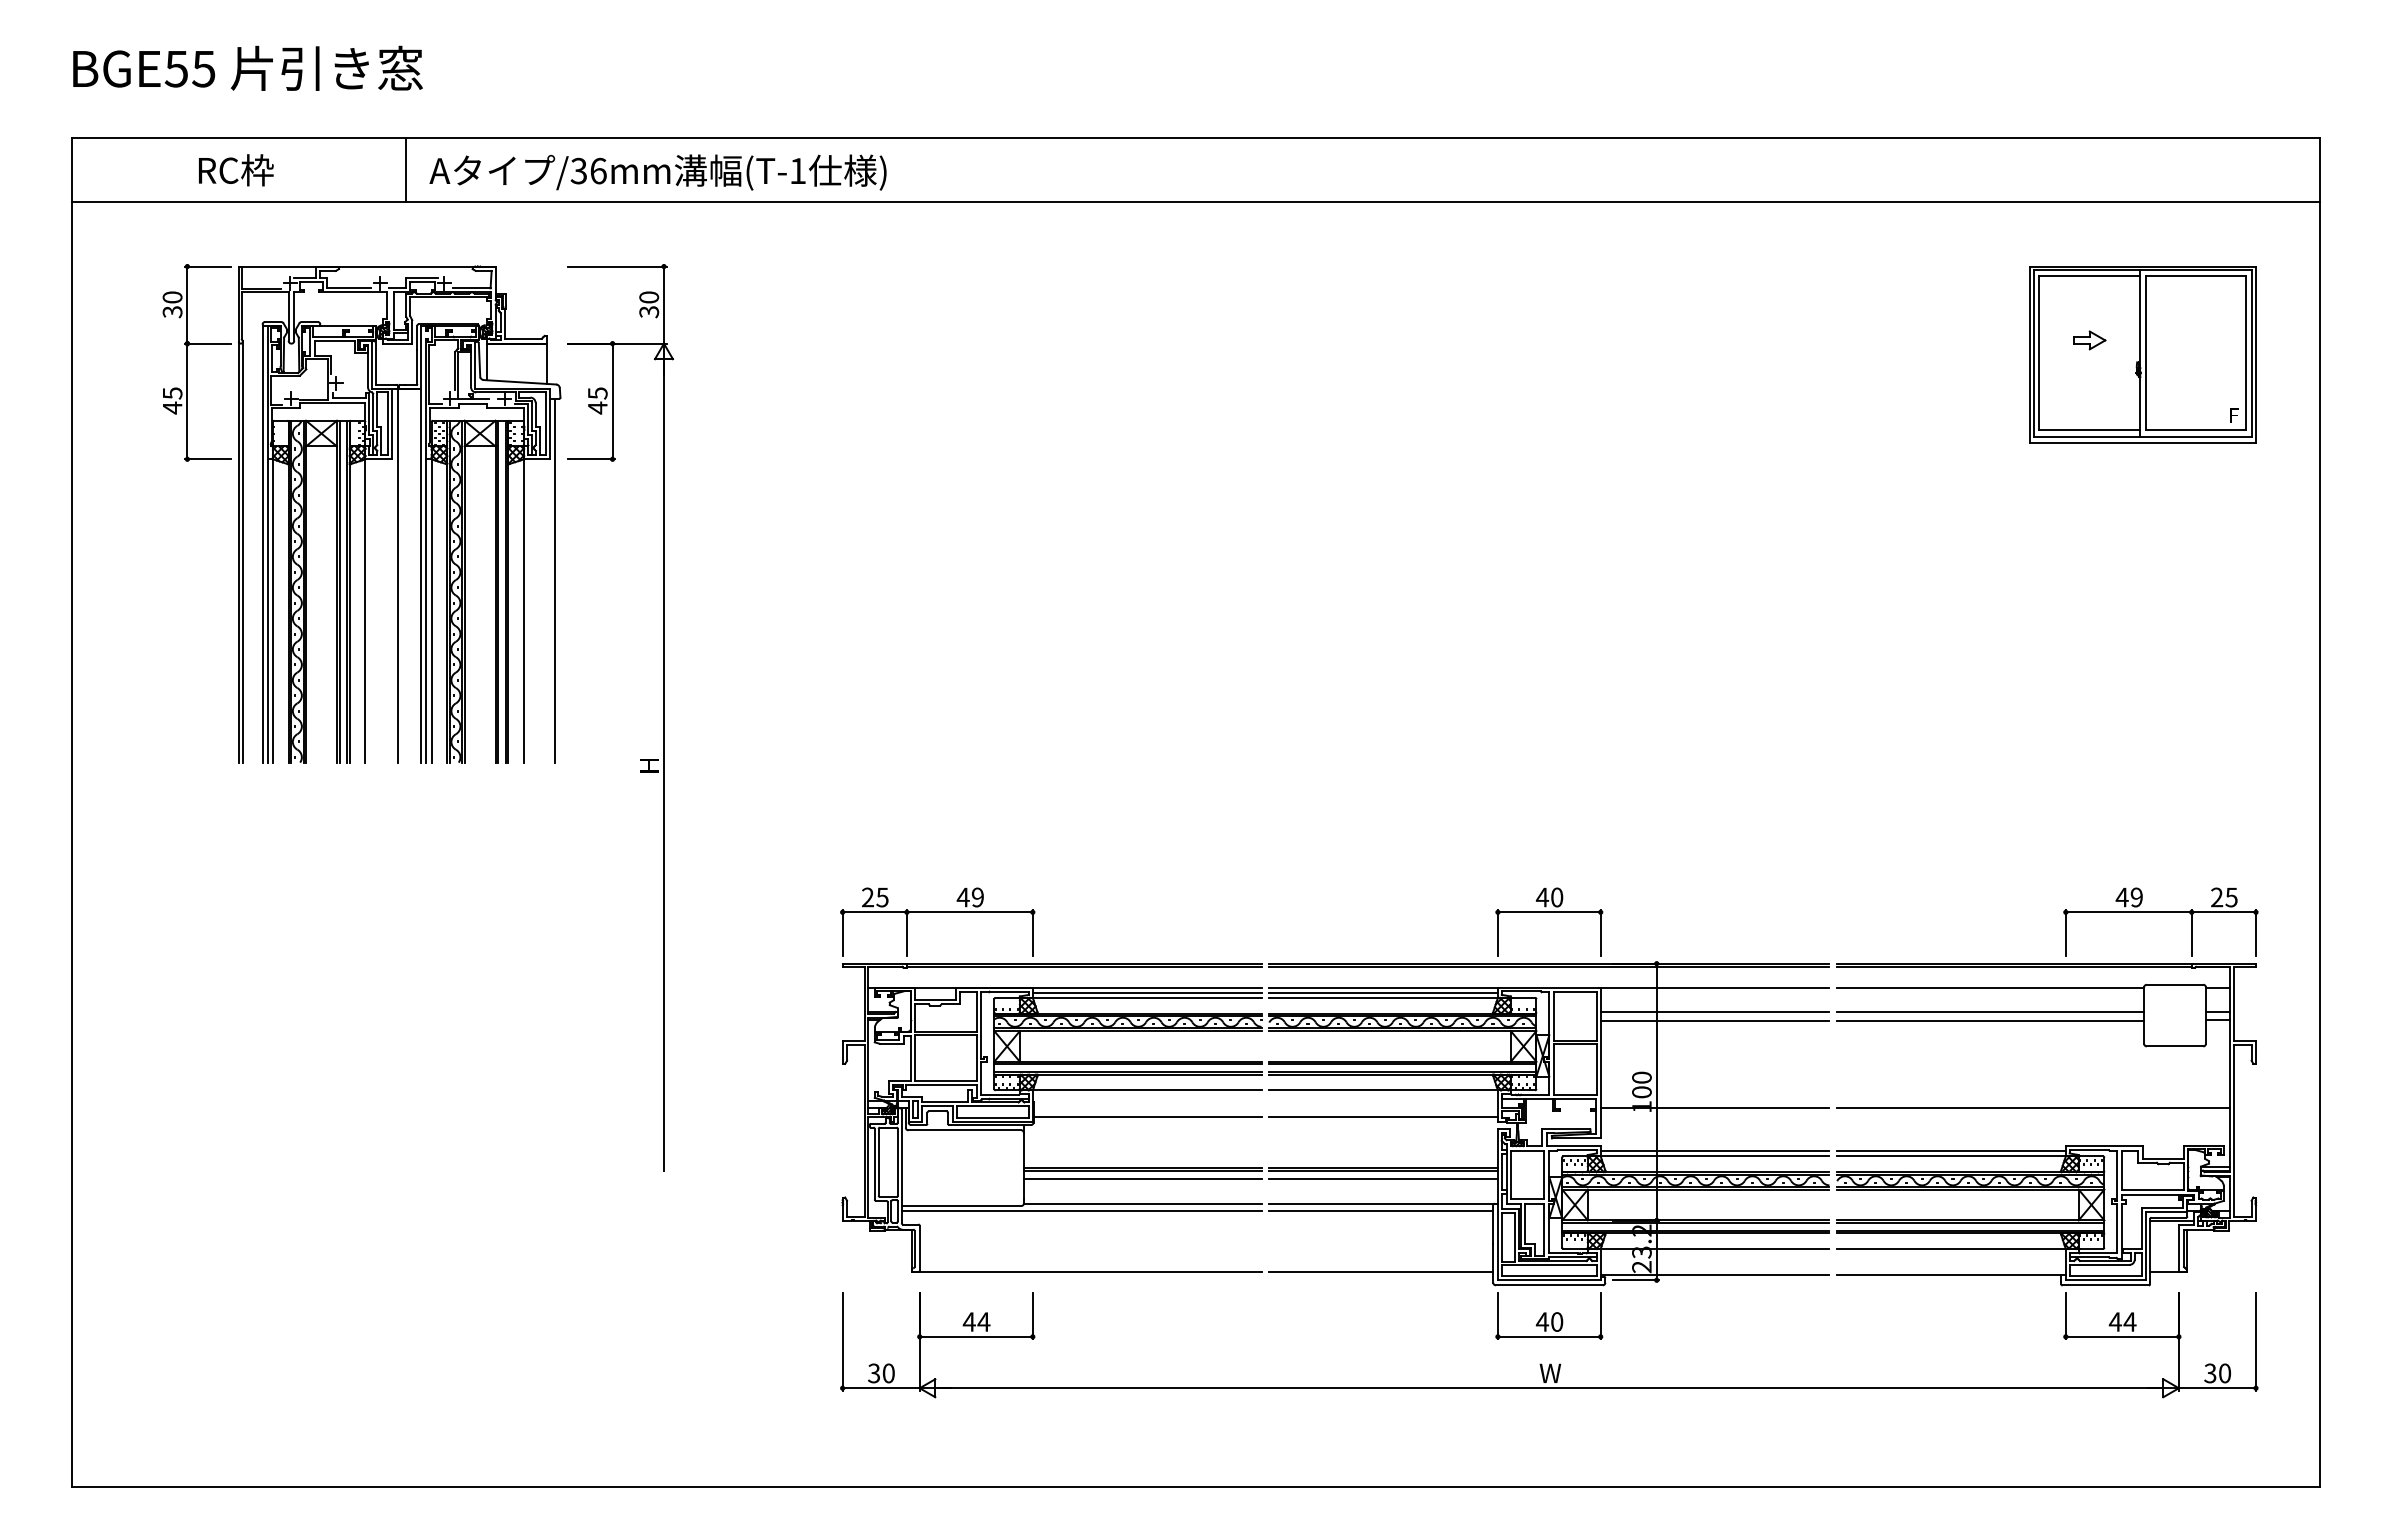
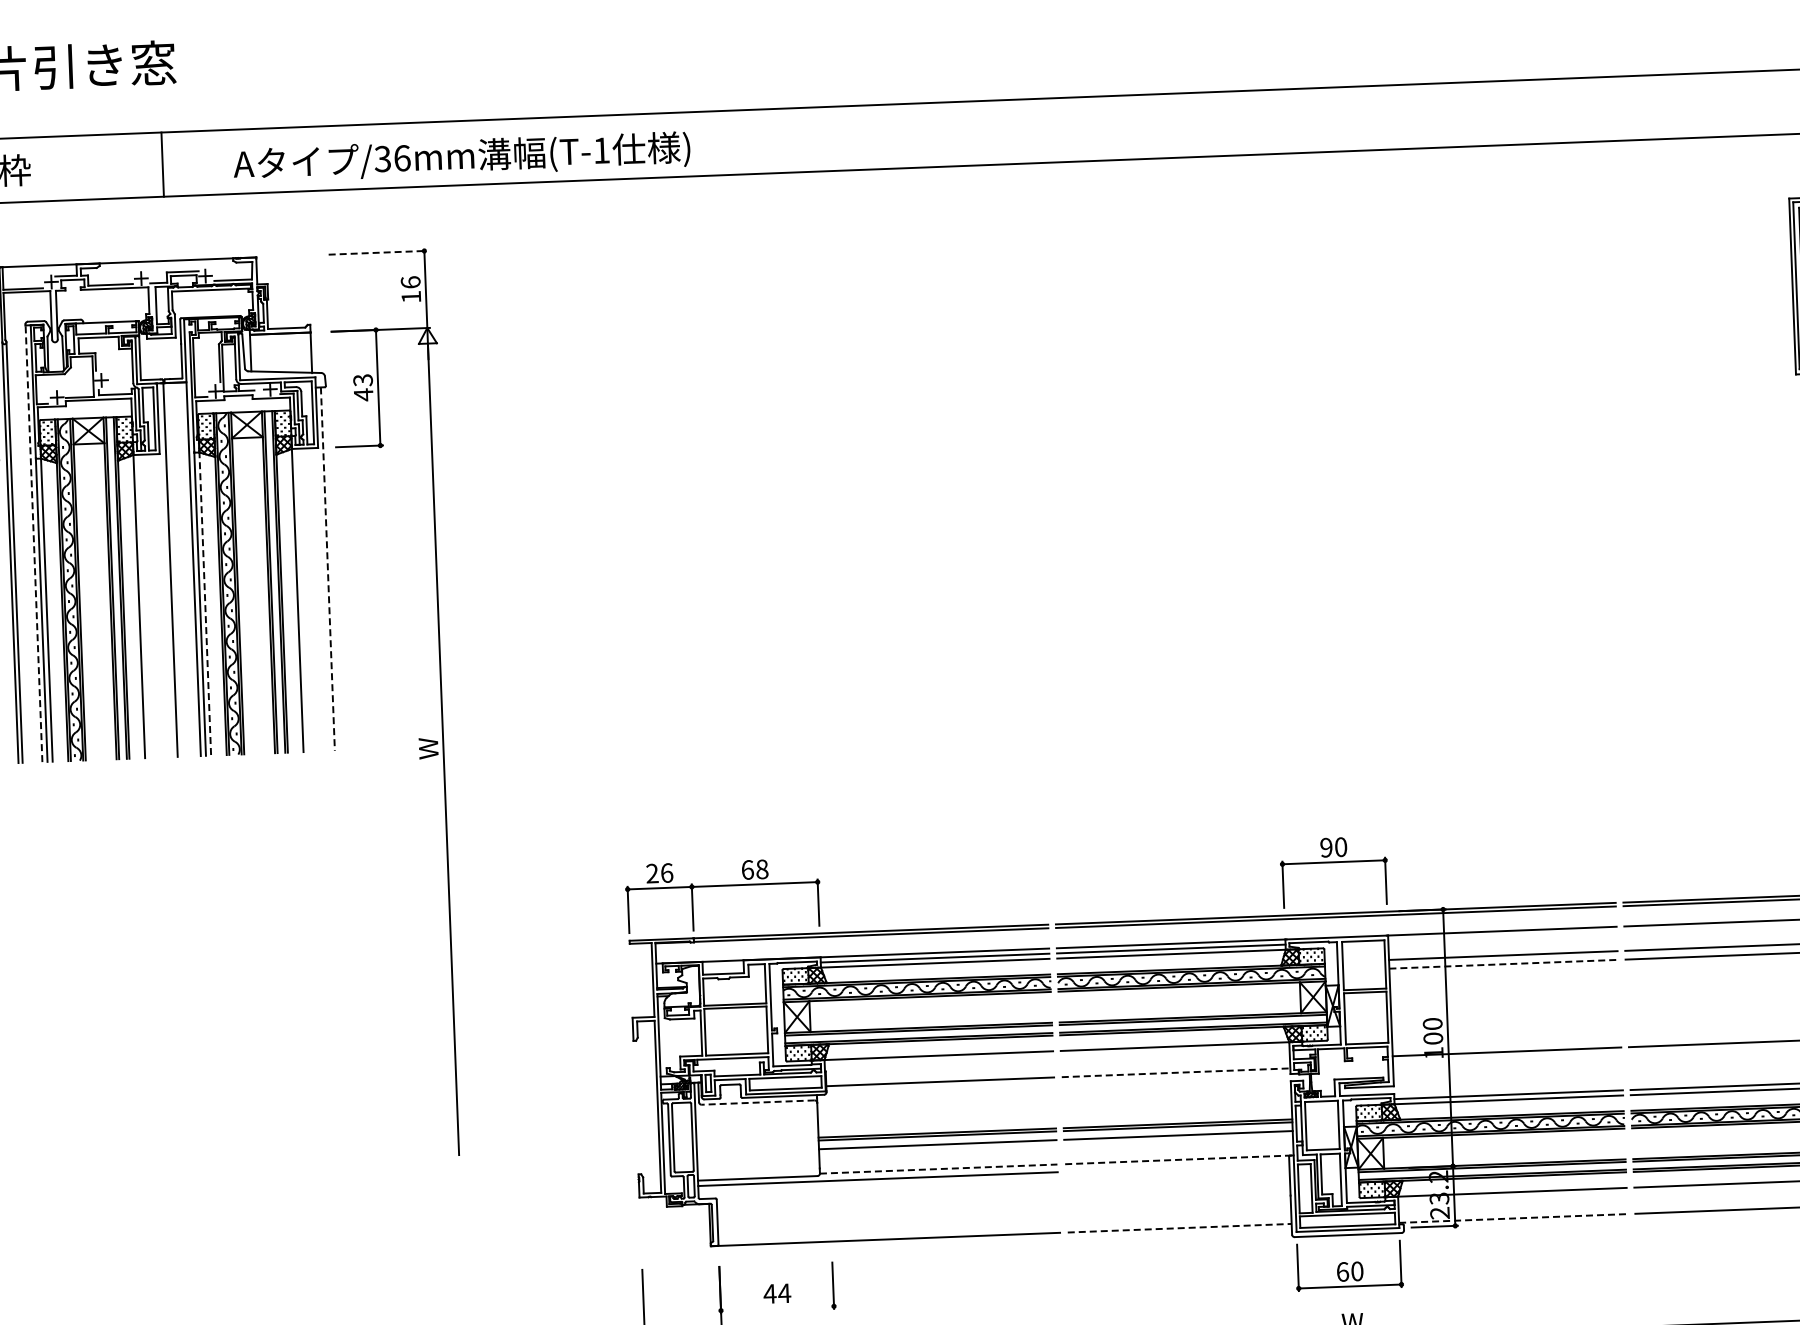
text: (657, 172) -> (461, 157), moved
line: (617, 266) -> (377, 252), solid -> dashed
text: (649, 304) -> (411, 289), 30 -> 16
text: (597, 392) -> (362, 379), 45 -> 43
line: (262, 543) -> (33, 543), solid -> dashed
line: (555, 580) -> (328, 568), solid -> dashed
line: (431, 610) -> (205, 603), solid -> dashed
text: (648, 763) -> (427, 748), H -> W
text: (882, 897) -> (666, 873), 25 -> 26
text: (969, 897) -> (753, 869), 49 -> 68
text: (1542, 897) -> (1326, 847), 40 -> 90
line: (1715, 1020) -> (1504, 964), solid -> dashed
line: (1384, 1116) -> (1176, 1072), solid -> dashed
line: (964, 1130) -> (757, 1102), solid -> dashed
line: (1142, 1203) -> (938, 1168), solid -> dashed
line: (1384, 1203) -> (1180, 1159), solid -> dashed
line: (1381, 1211) -> (1177, 1167), removed
line: (1381, 1272) -> (1179, 1228), solid -> dashed
line: (1715, 1275) -> (1513, 1218), solid -> dashed
text: (1542, 1321) -> (1342, 1271), 40 -> 60
line: (975, 1336) -> (776, 1308), removed

